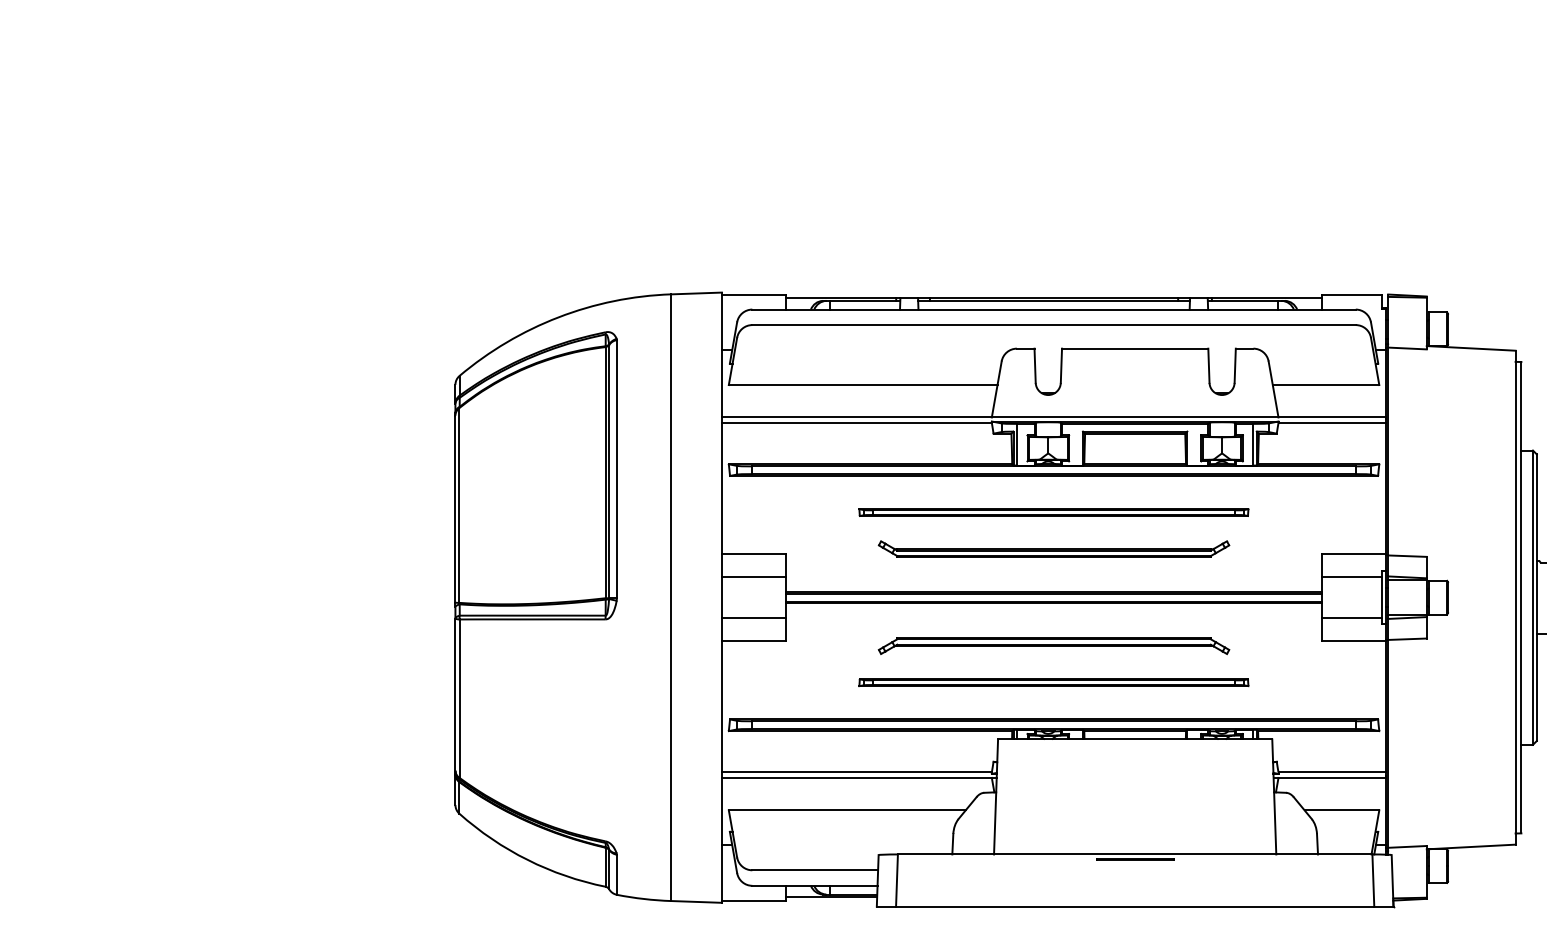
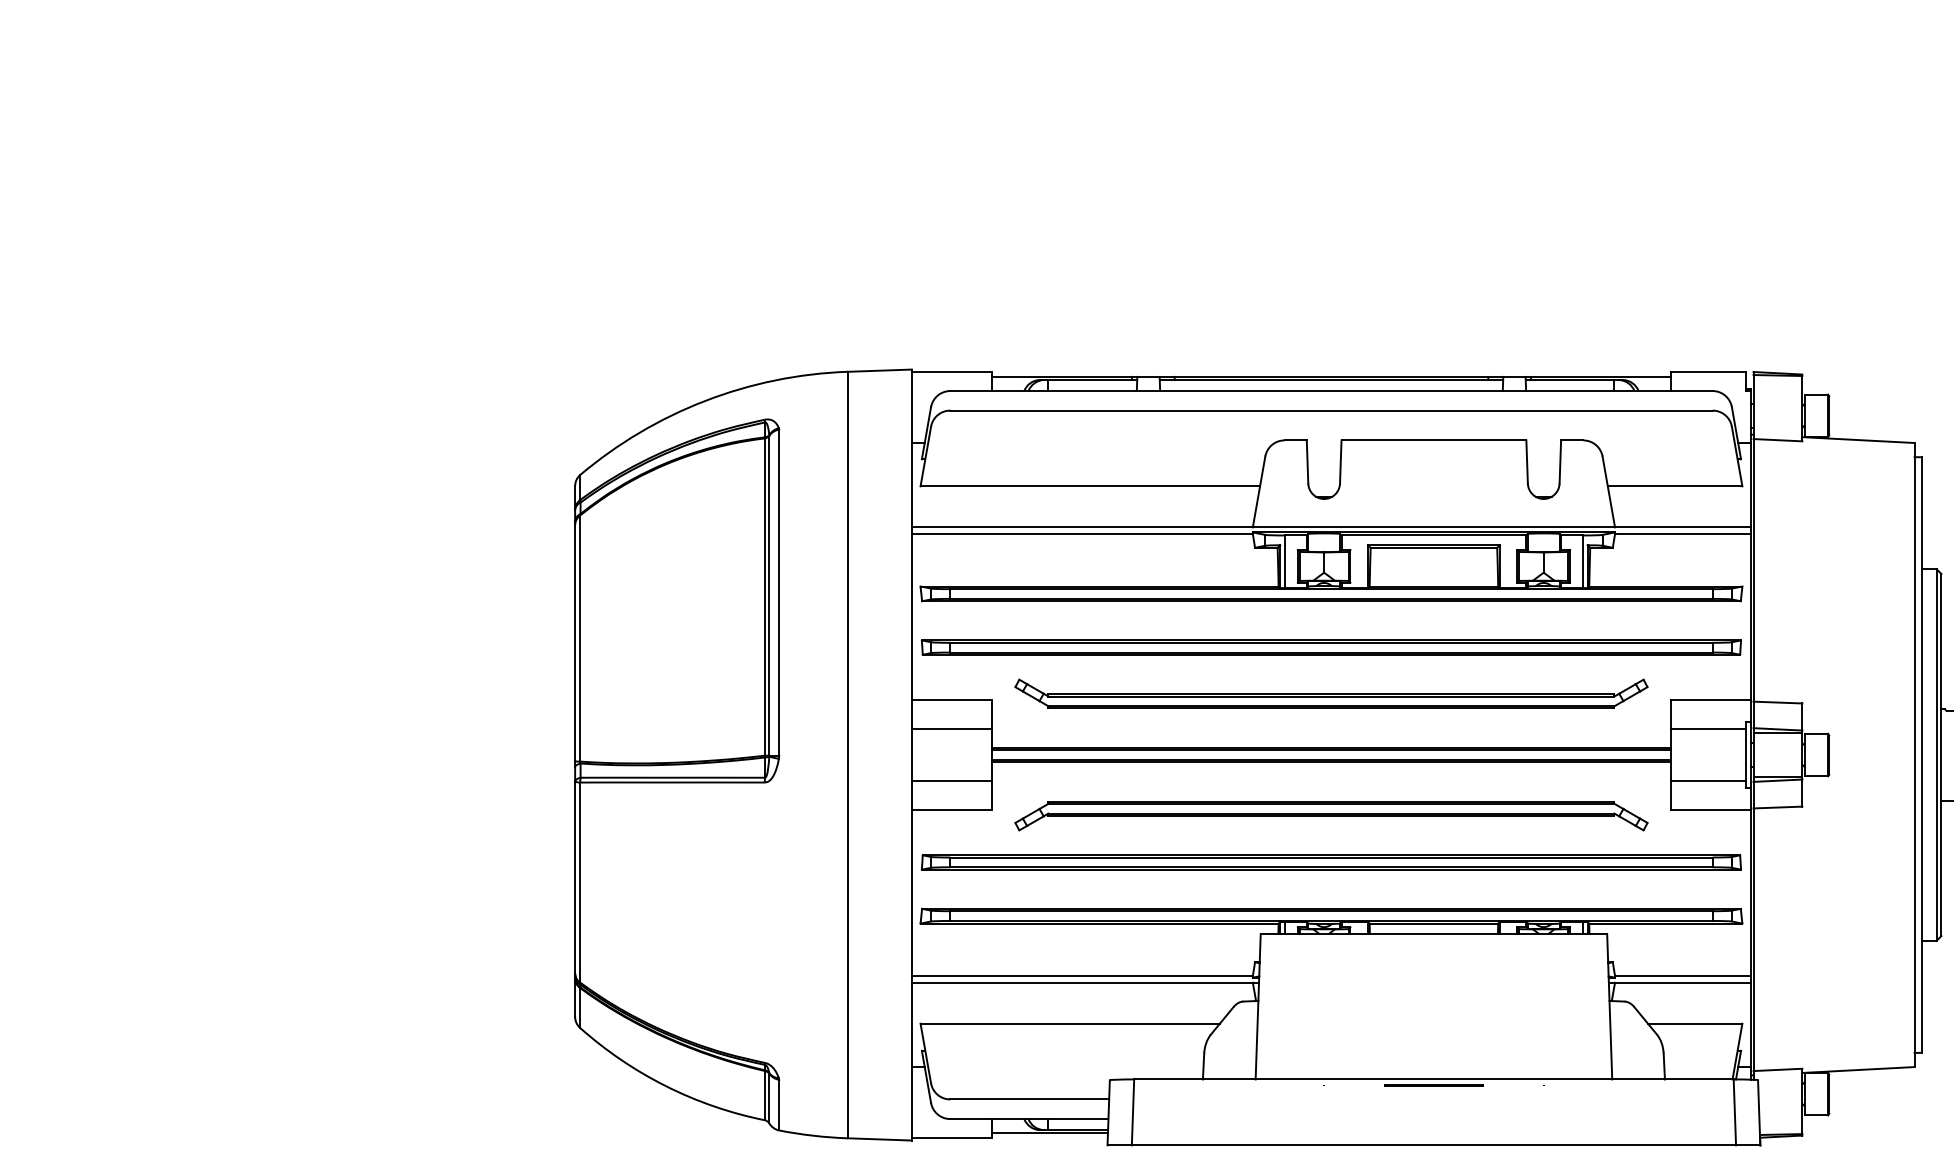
part: (1053, 512) -> (1330, 647), size x1.67
part: (1054, 548) -> (1331, 693), size x1.43
part: (1054, 646) -> (1331, 816), size x1.43
part: (1053, 682) -> (1330, 862), size x1.67

